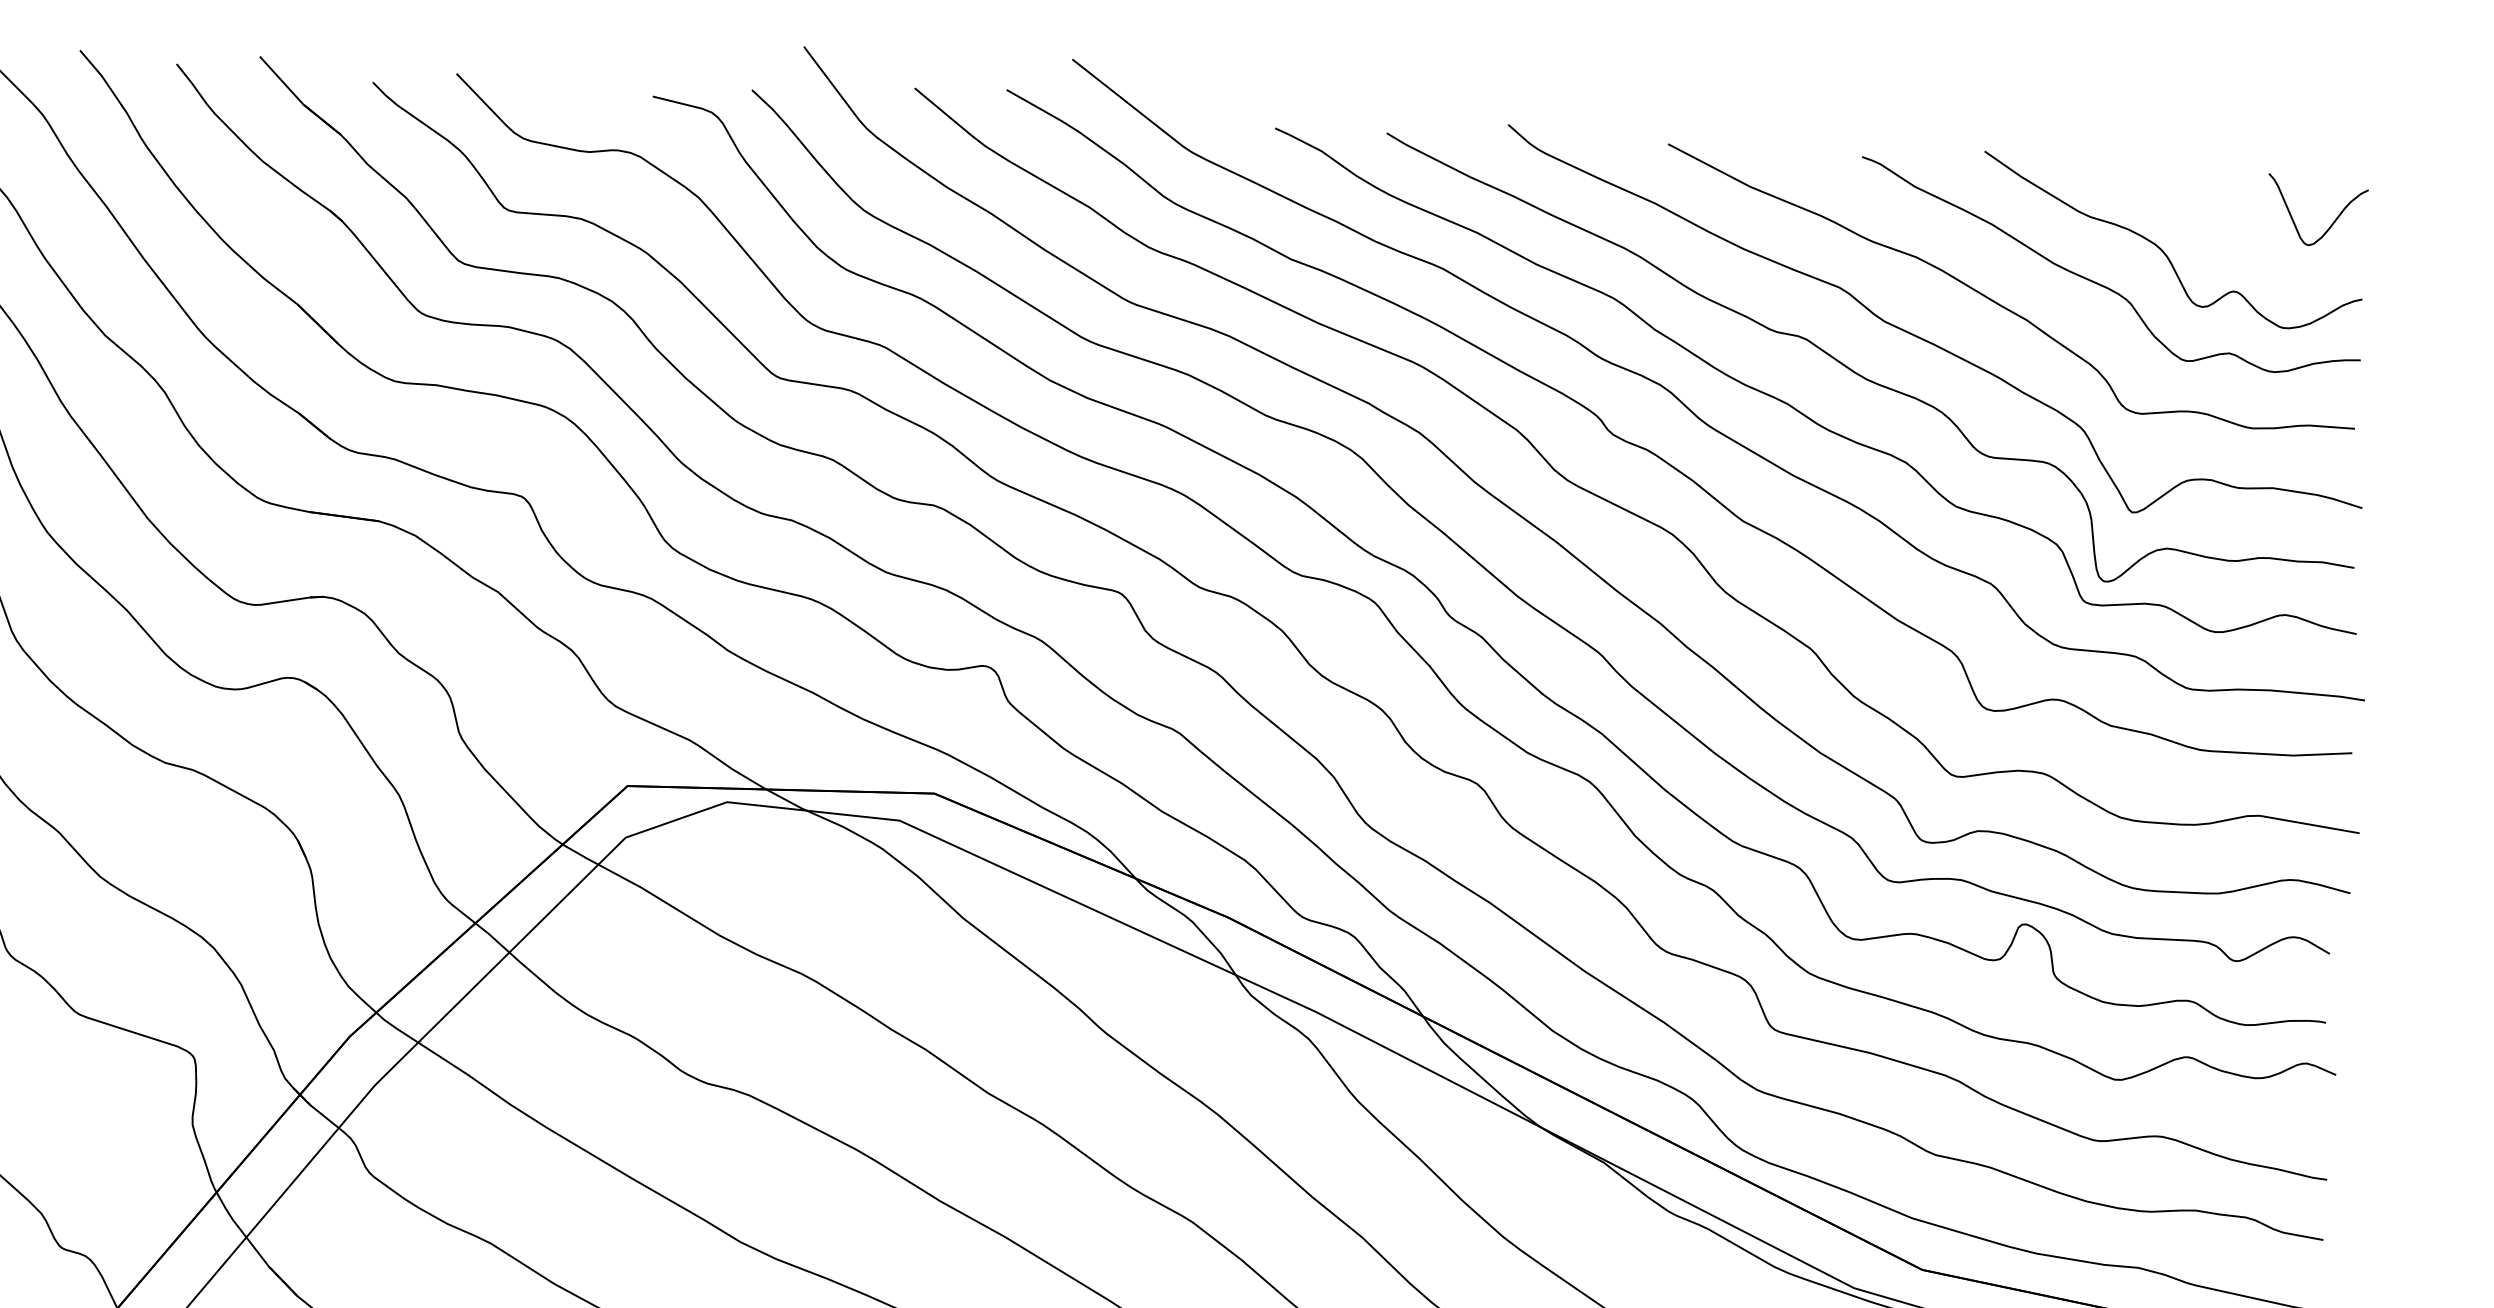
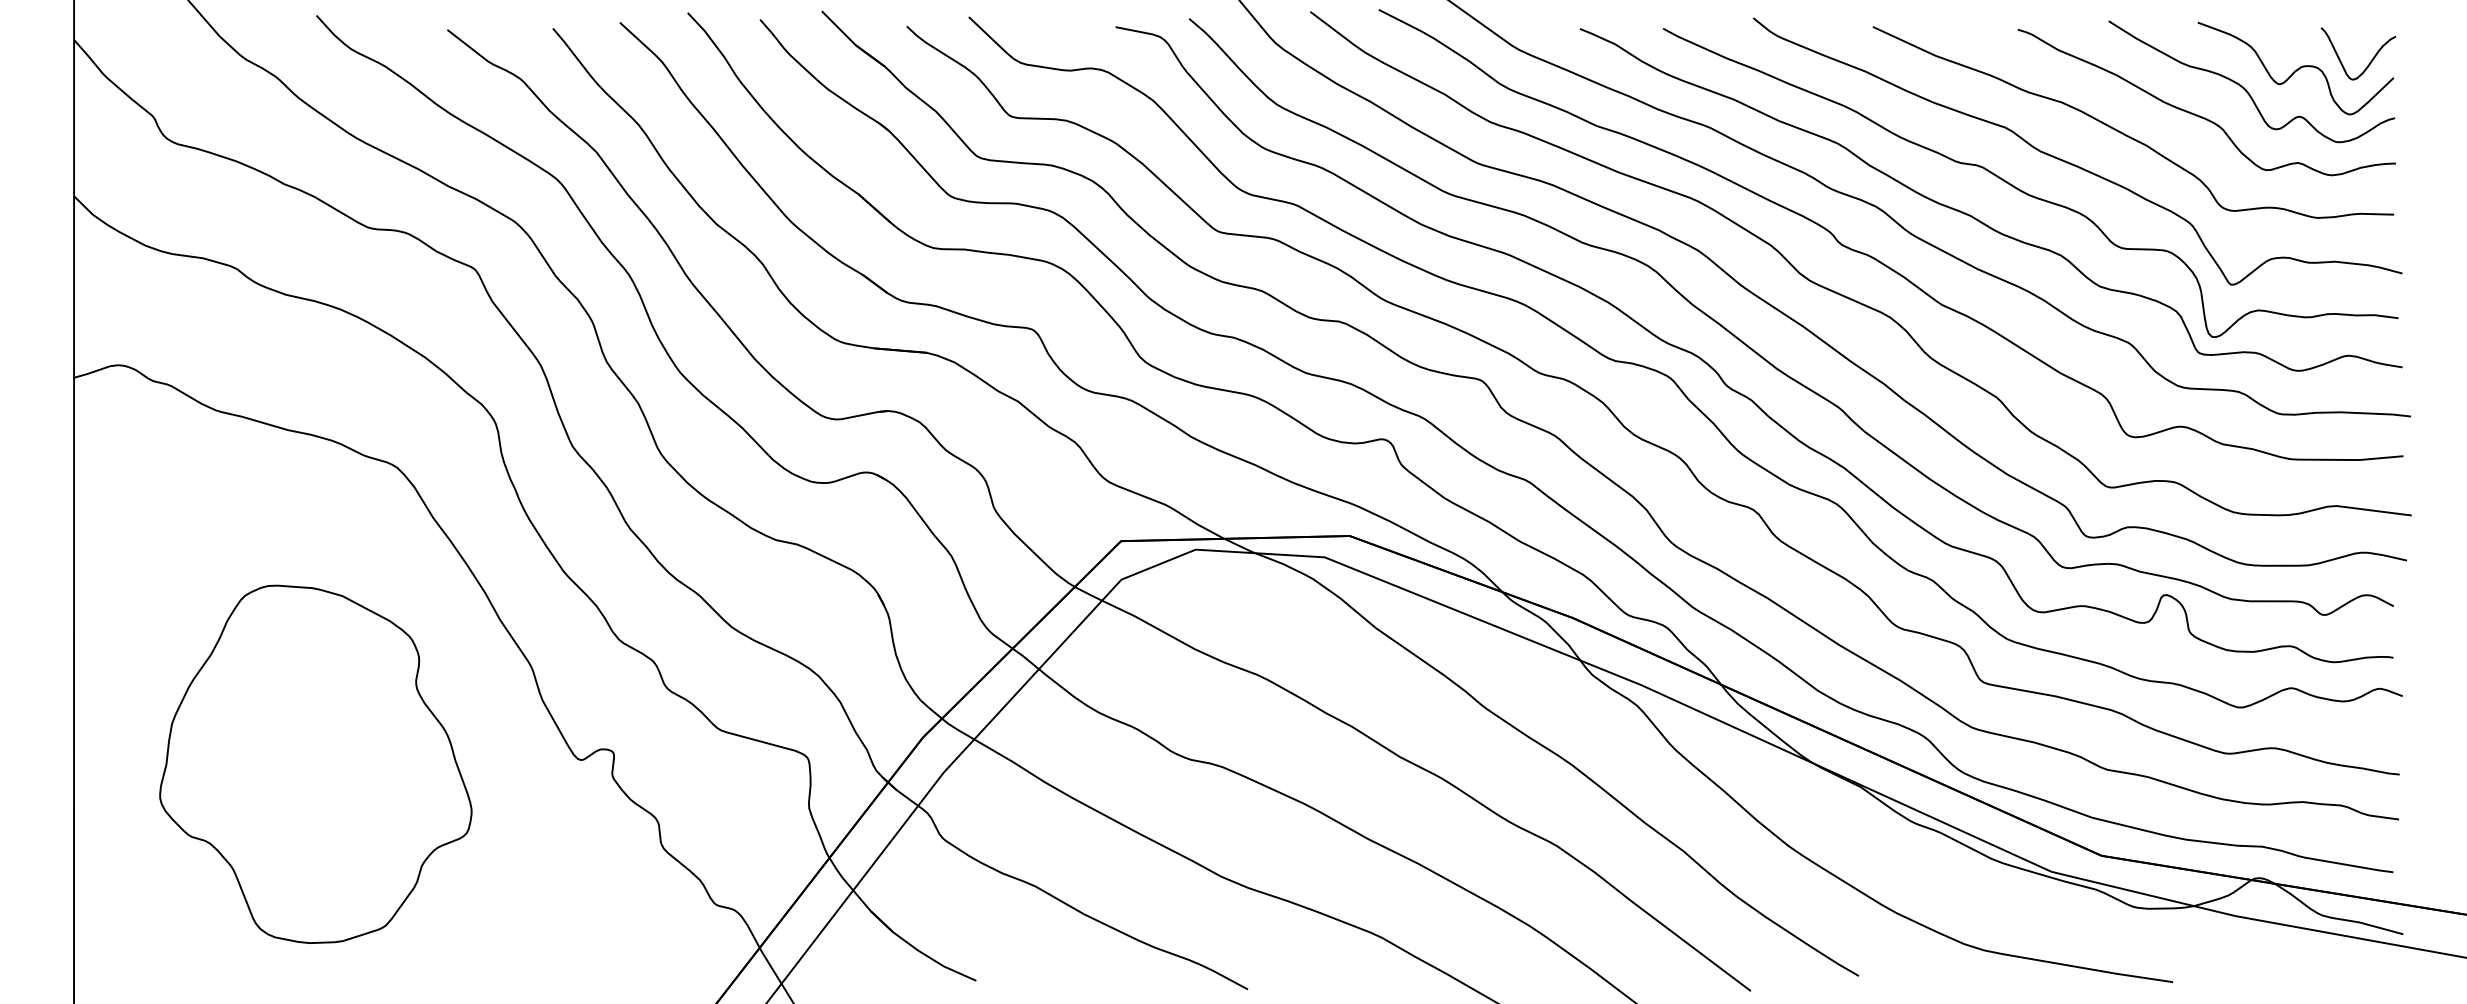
curve: (2233, 228) -> (2296, 69), added

